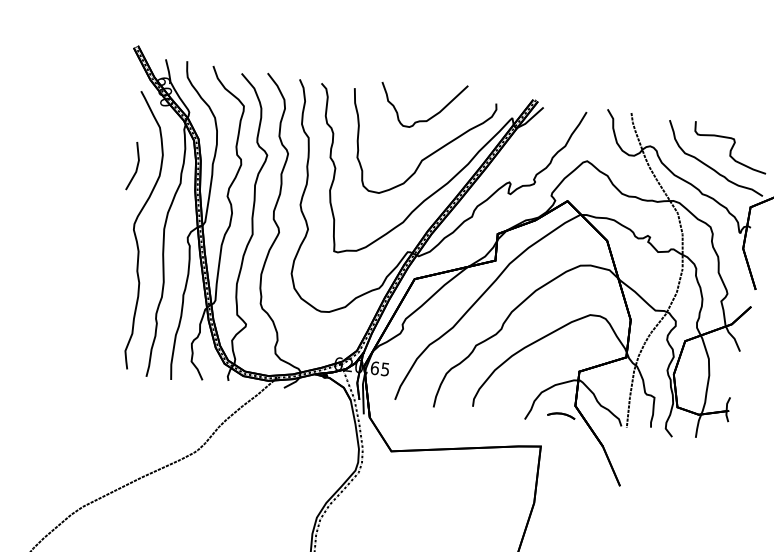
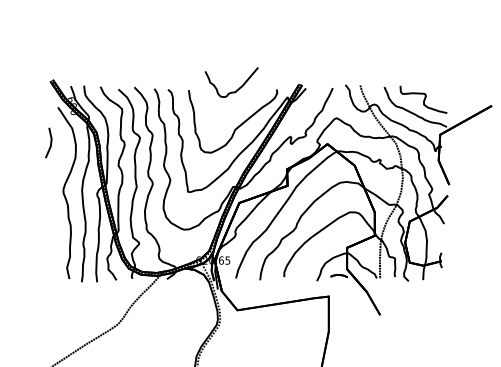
curve: (429, 116) -> (236, 89), moved
line: (136, 165) -> (50, 142), moved

